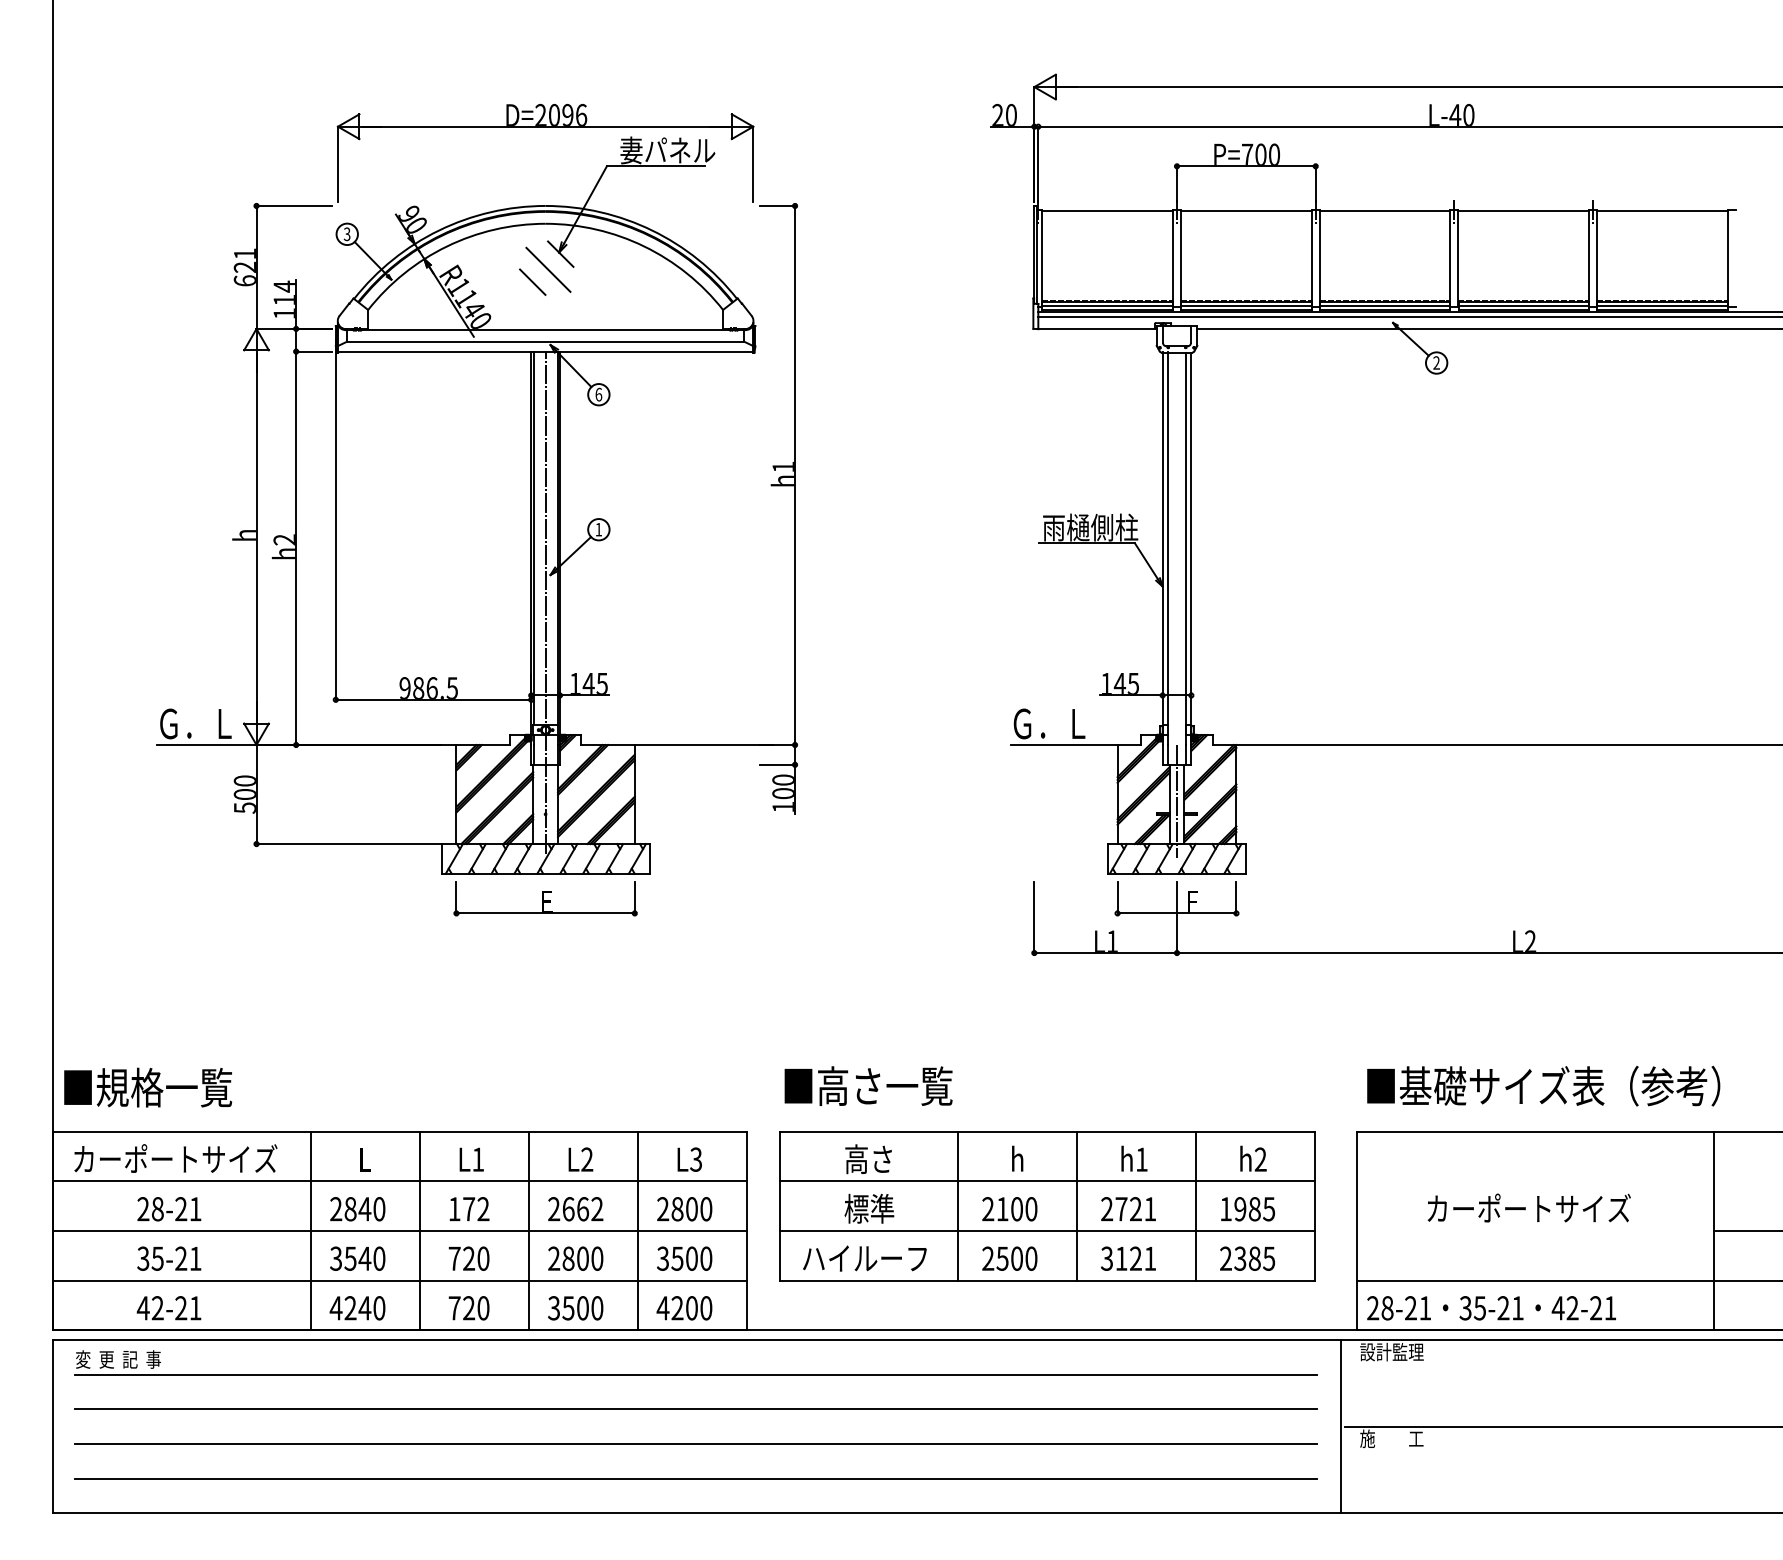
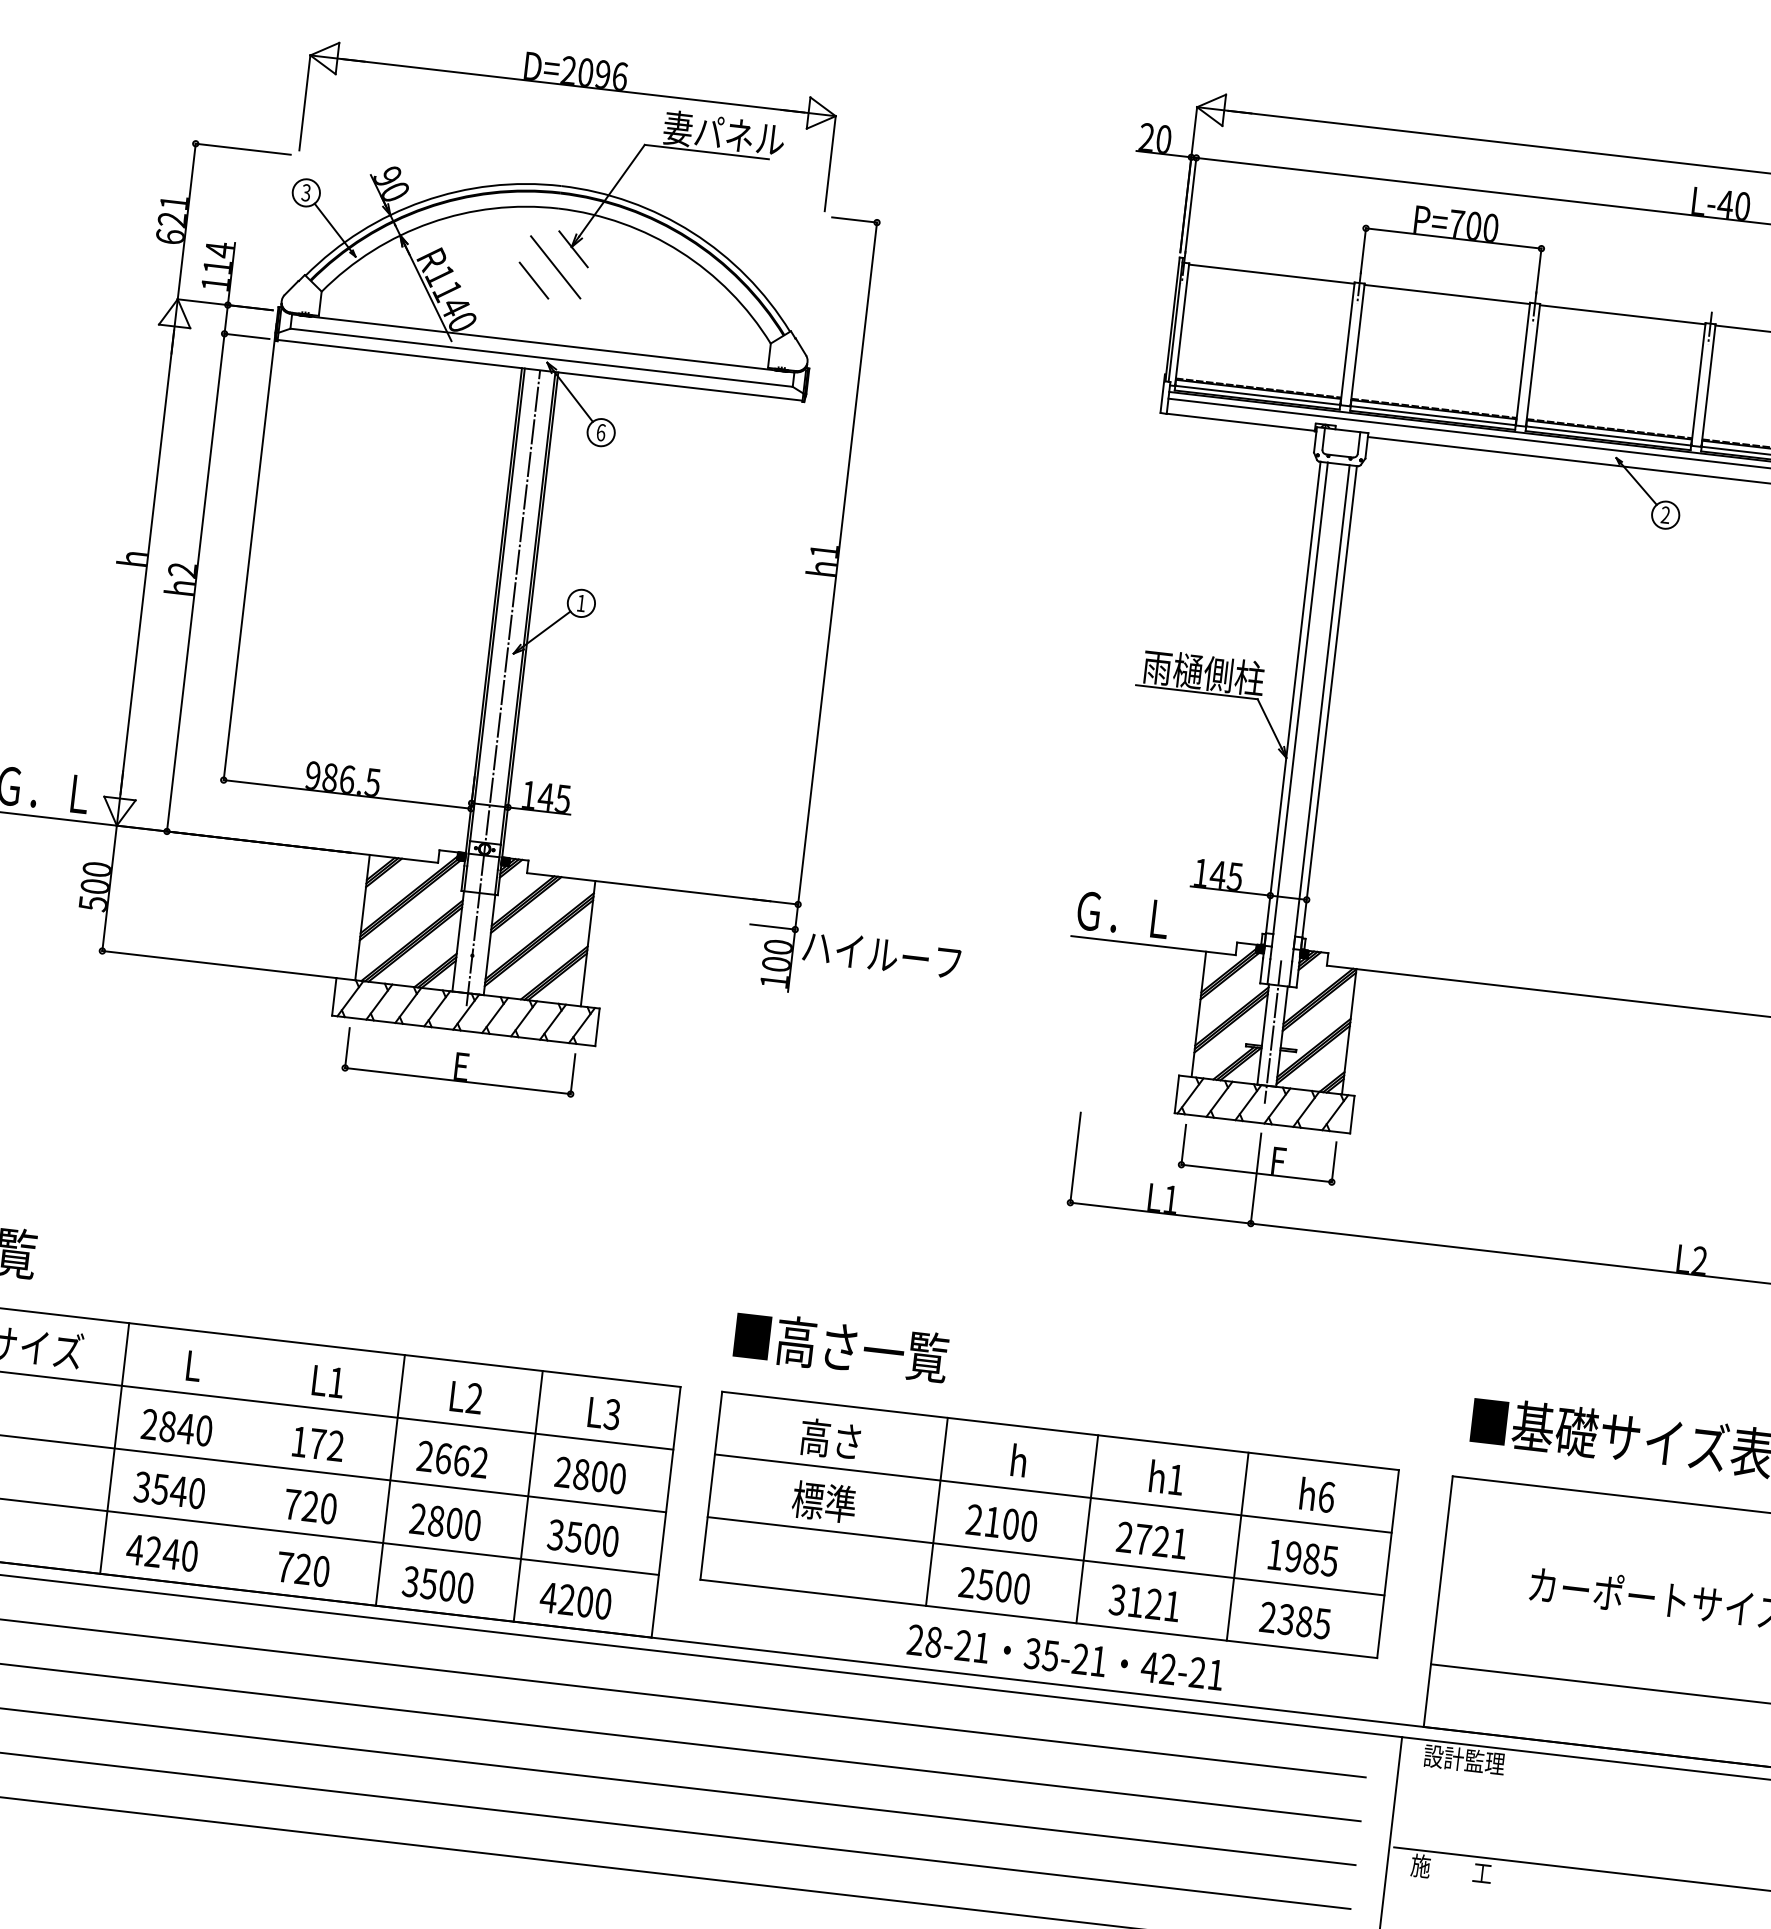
text: (1260, 1159) -> (1326, 1496), h2 -> h6
line: (420, 1230) -> (253, 1463), removed
text: (864, 1258) -> (881, 954), moved
text: (1491, 1308) -> (1065, 1657), moved

